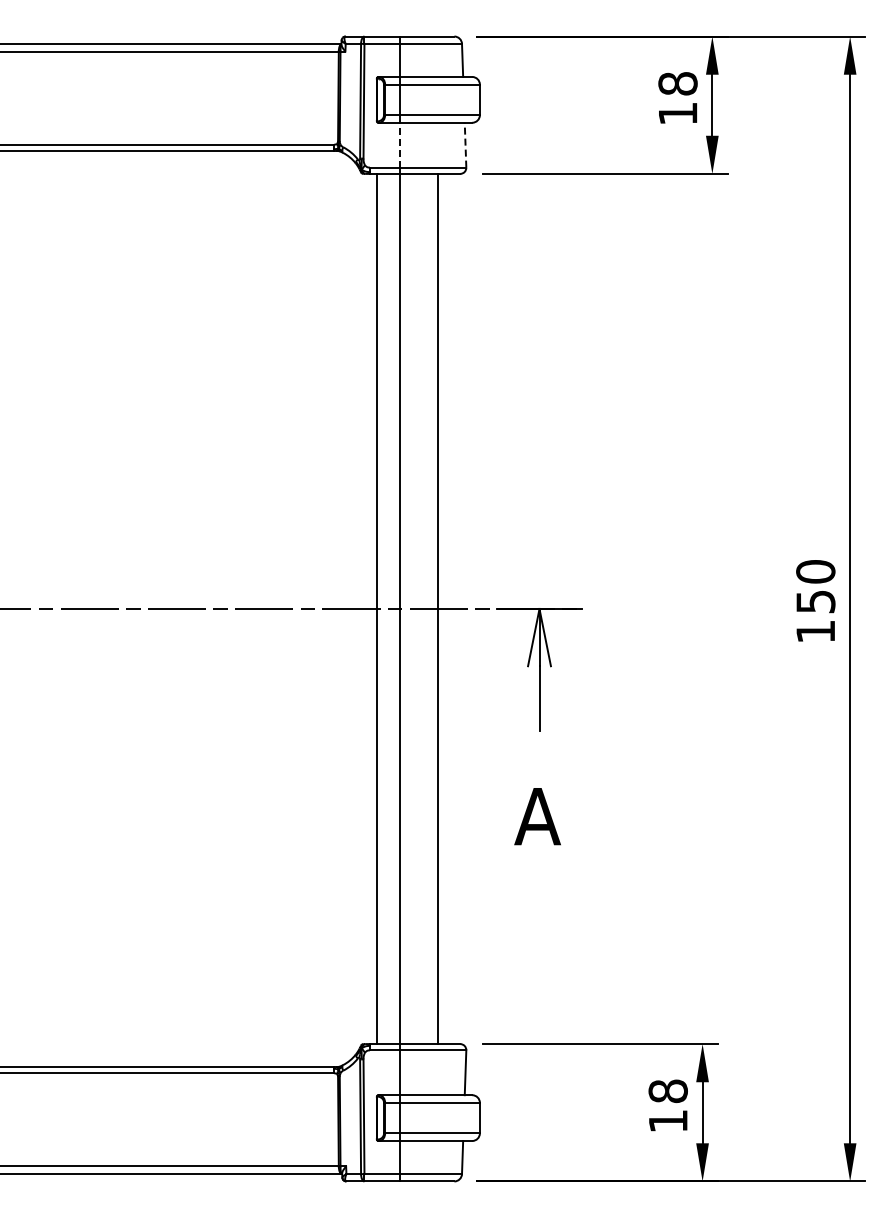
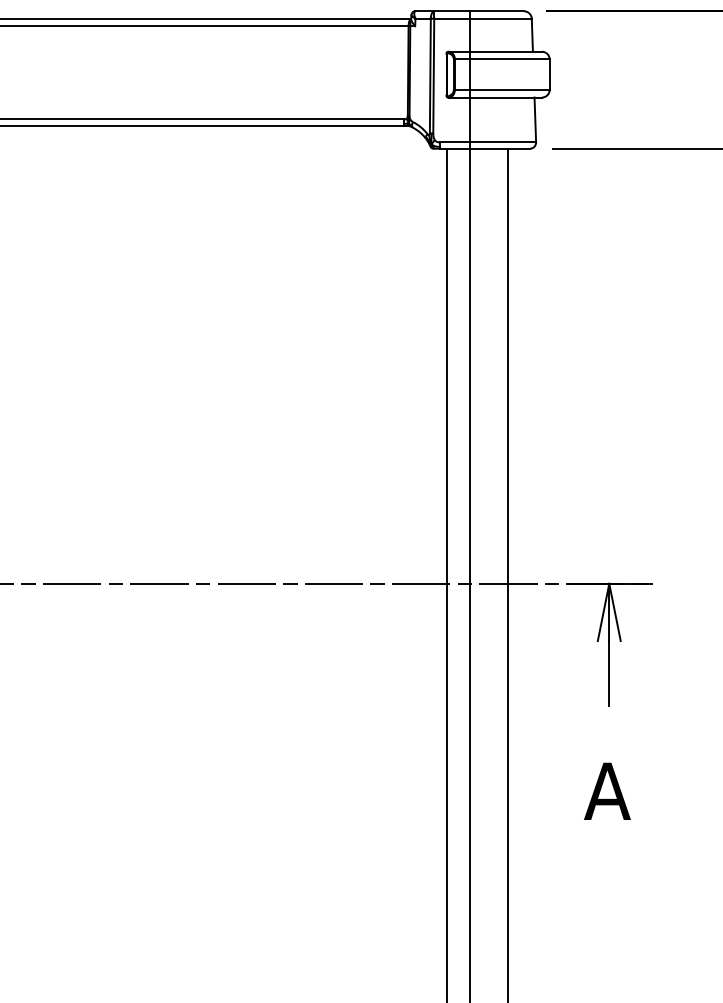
line: (399, 144) -> (469, 119), dashed -> solid
line: (465, 144) -> (535, 119), dashed -> solid

